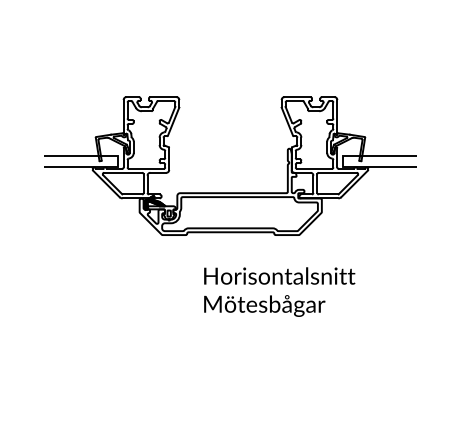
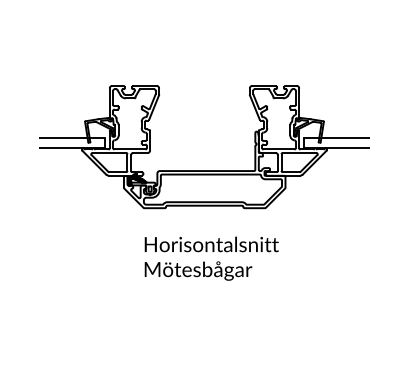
text: (279, 291) -> (211, 258), moved

